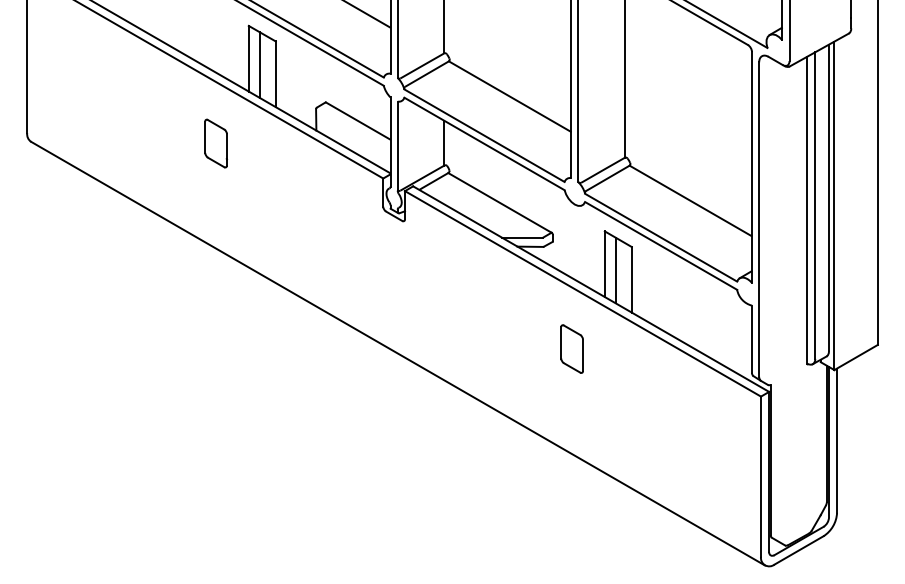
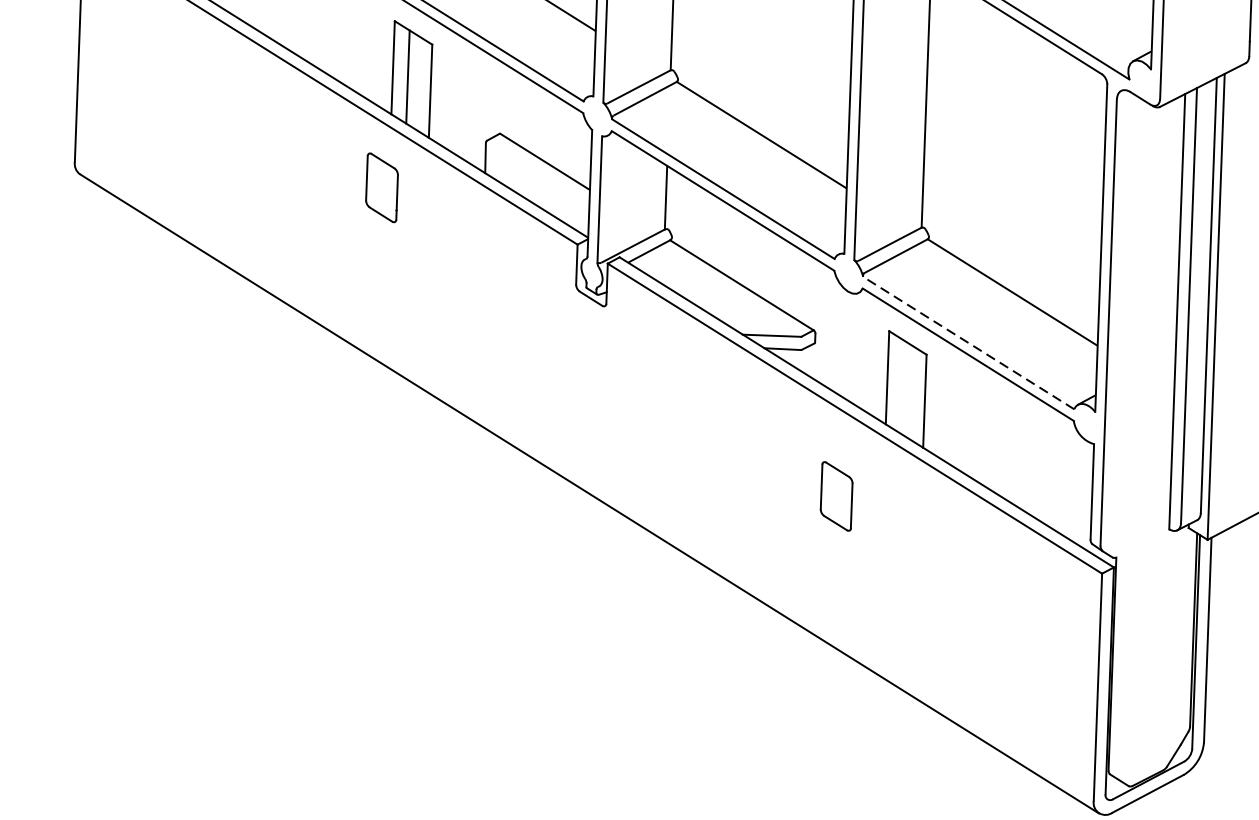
part: (215, 143) -> (381, 187), moved
line: (661, 237) -> (969, 342), solid -> dashed
line: (615, 270) -> (902, 387), removed

